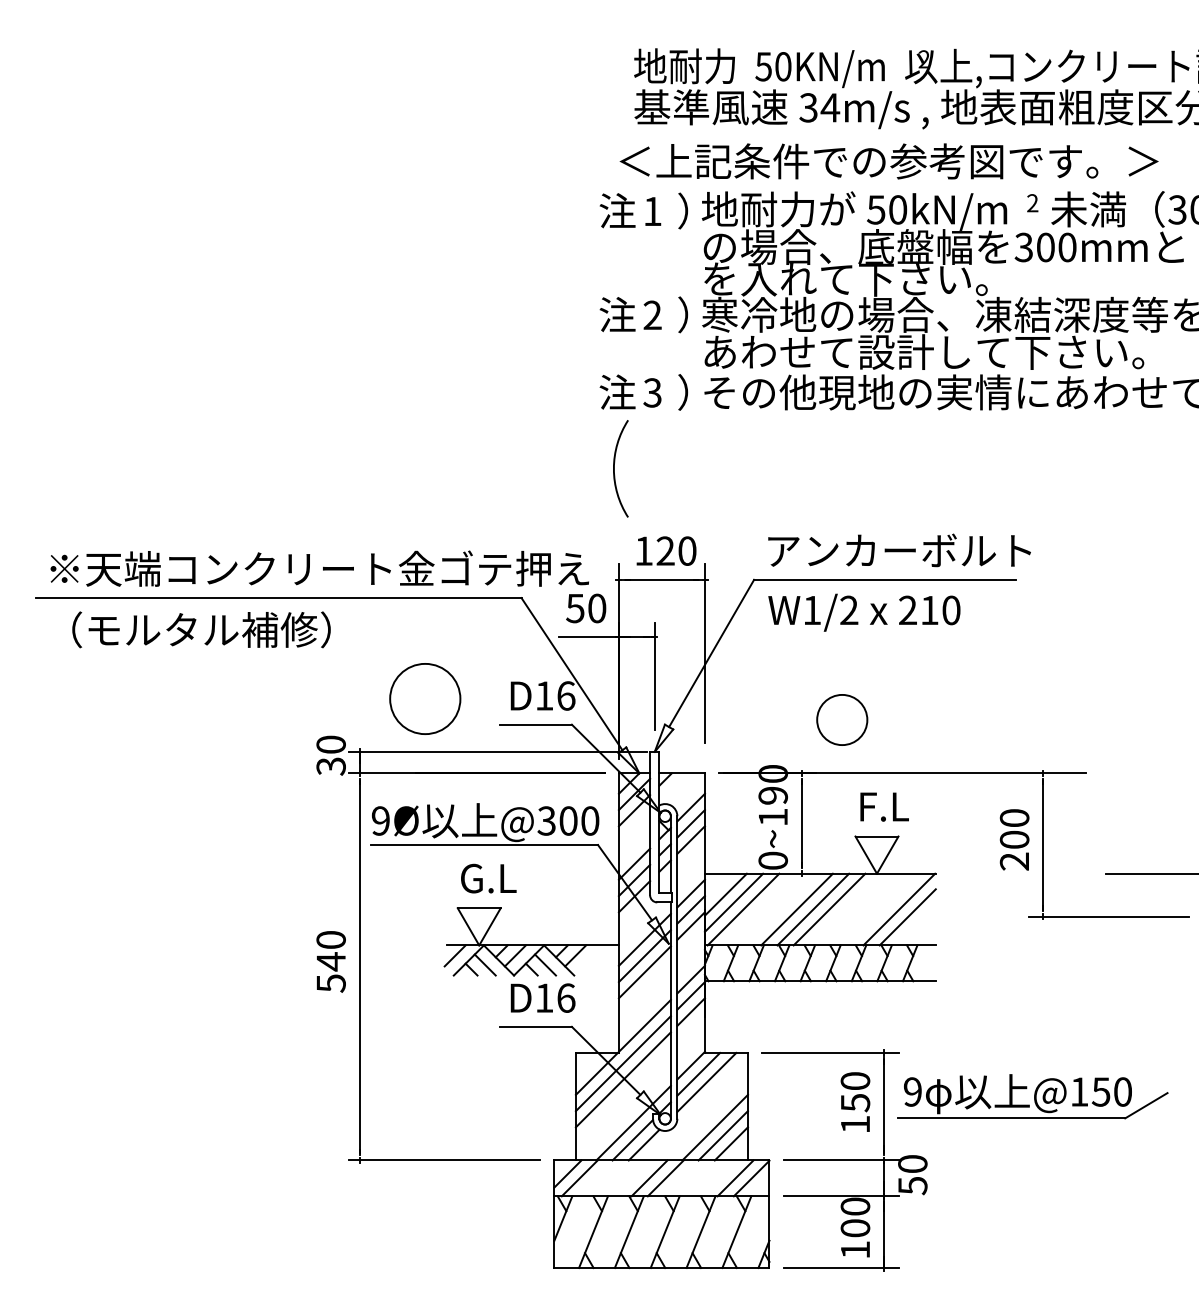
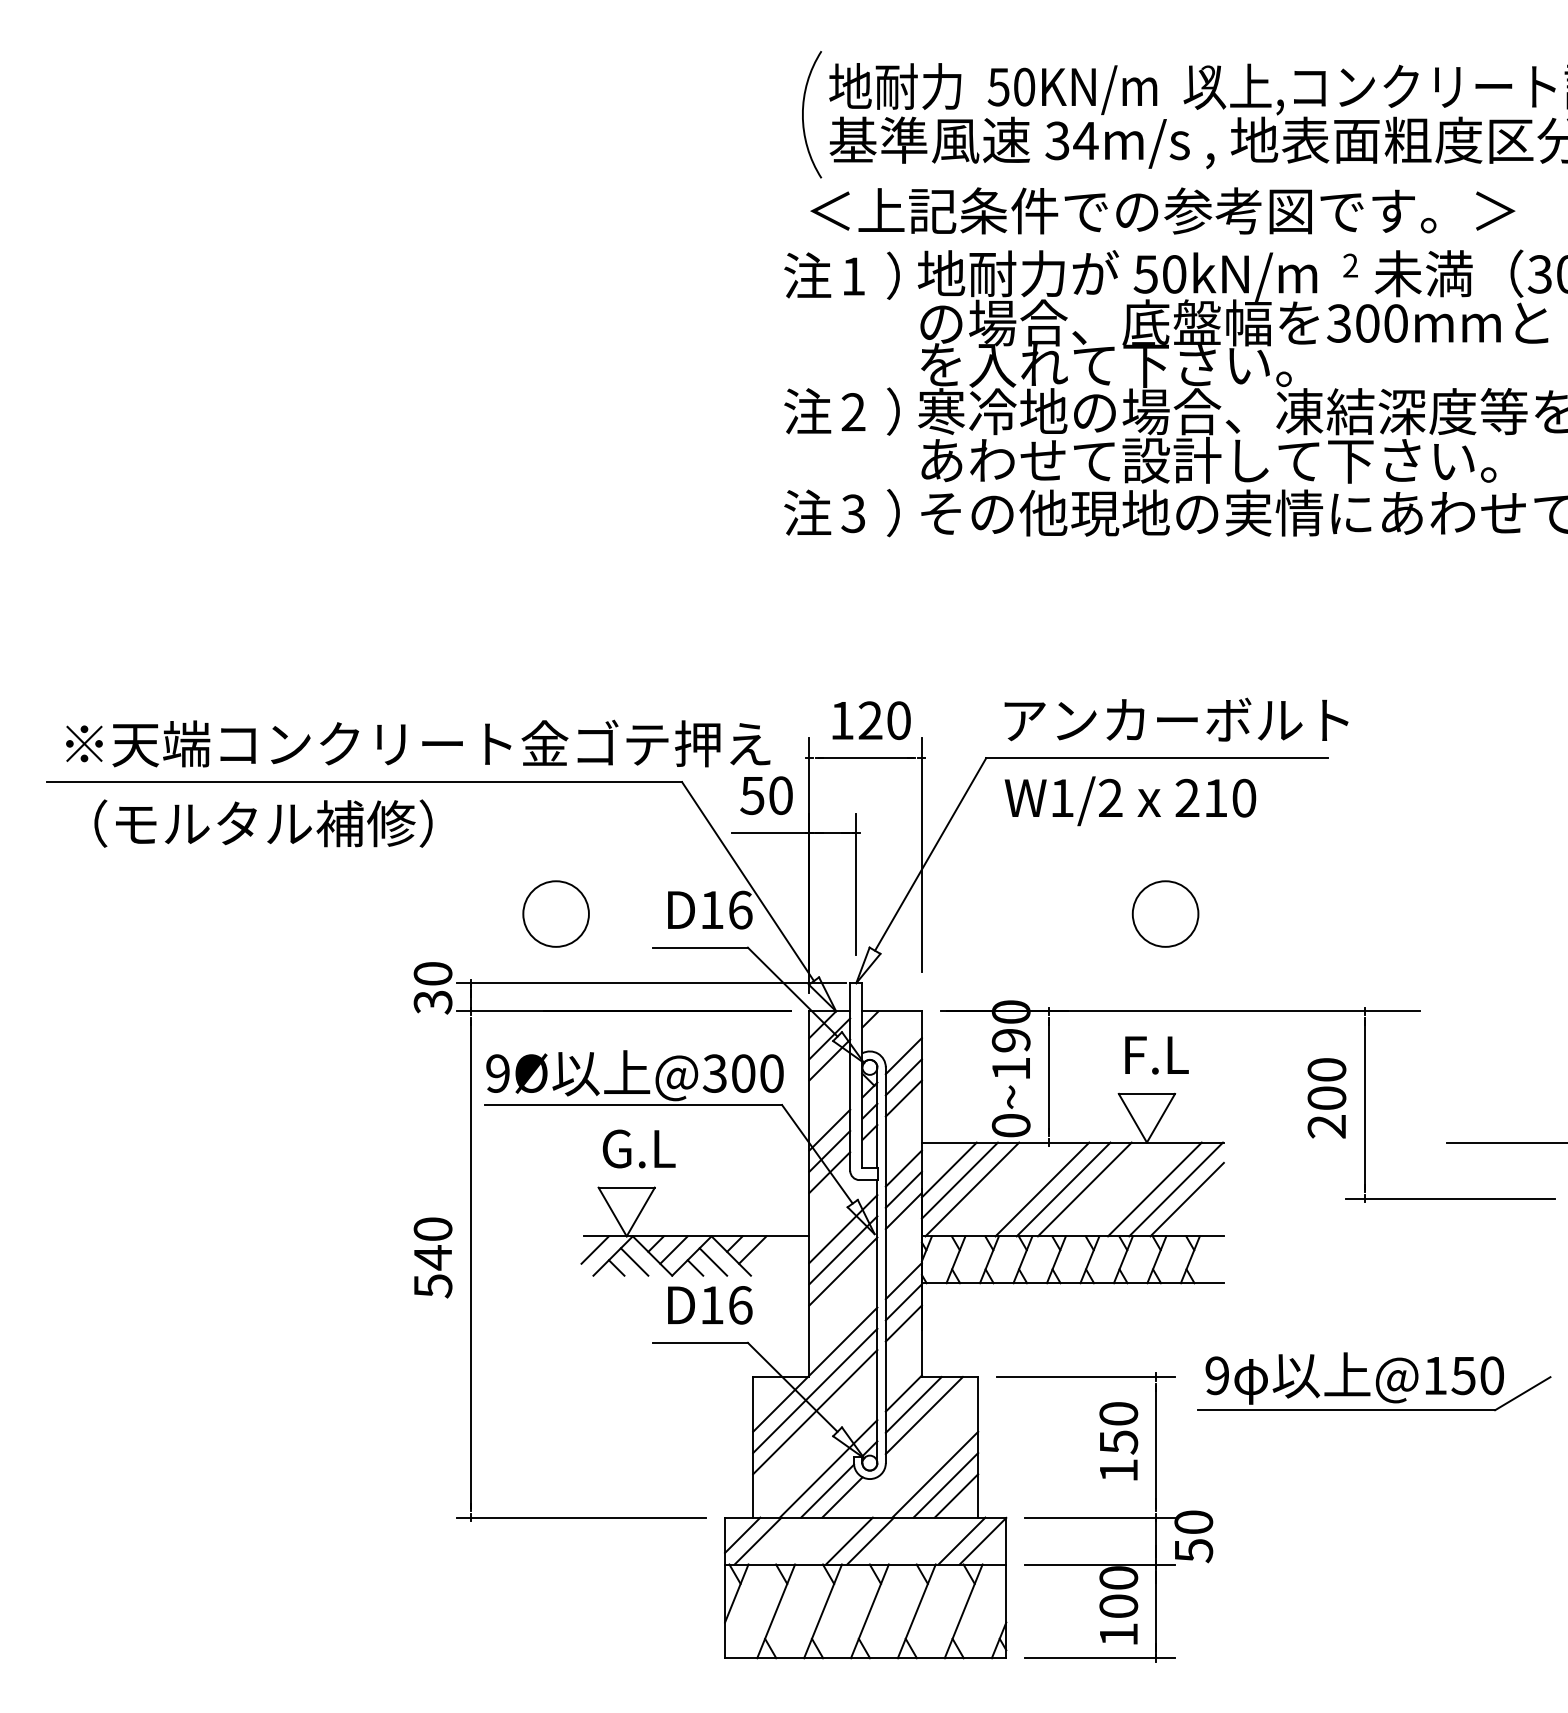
arc: (614, 468) -> (803, 114), moved
circle: (425, 698) -> (556, 913), size x0.71
circle: (842, 719) -> (1165, 913), moved
line: (882, 909) -> (1154, 1189), added
part: (1032, 1096) -> (1373, 1381), moved

